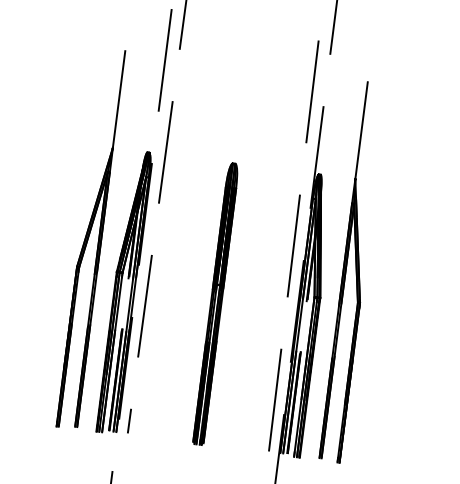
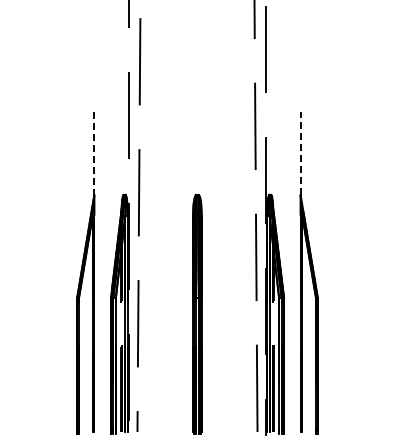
line: (119, 99) -> (94, 153), solid -> dashed
line: (361, 129) -> (300, 152), solid -> dashed

